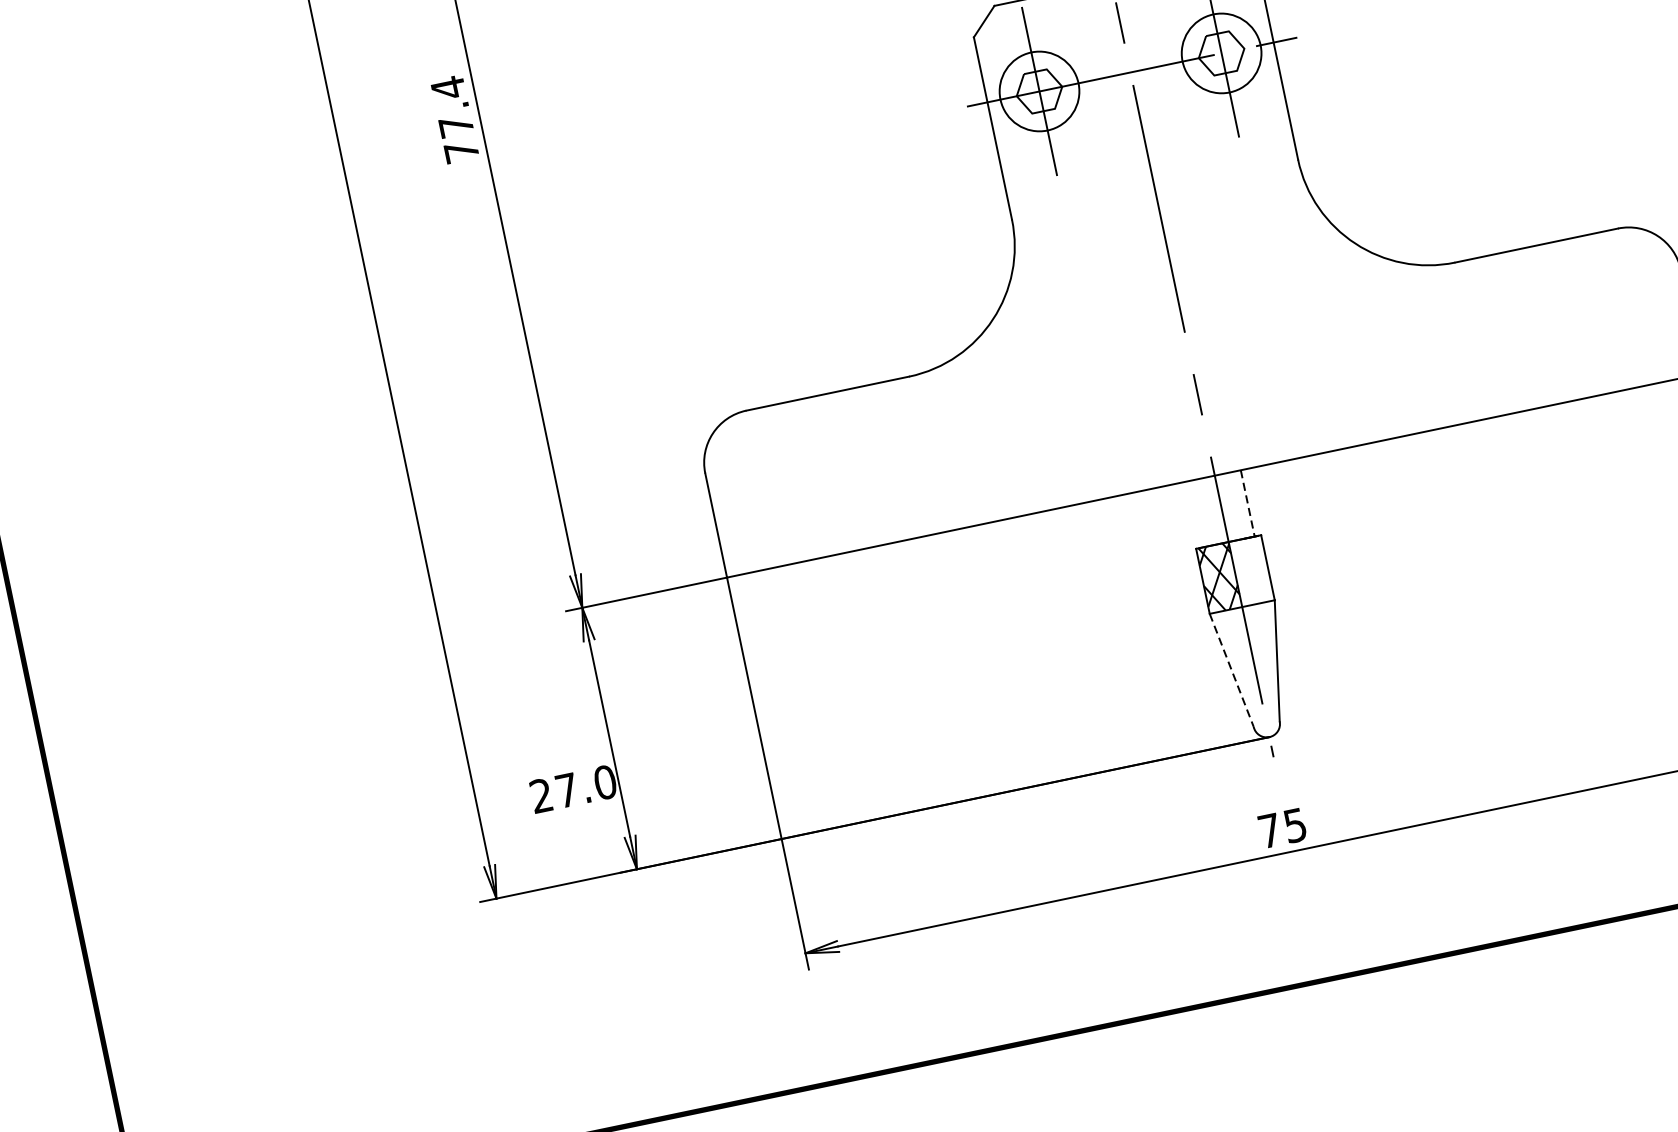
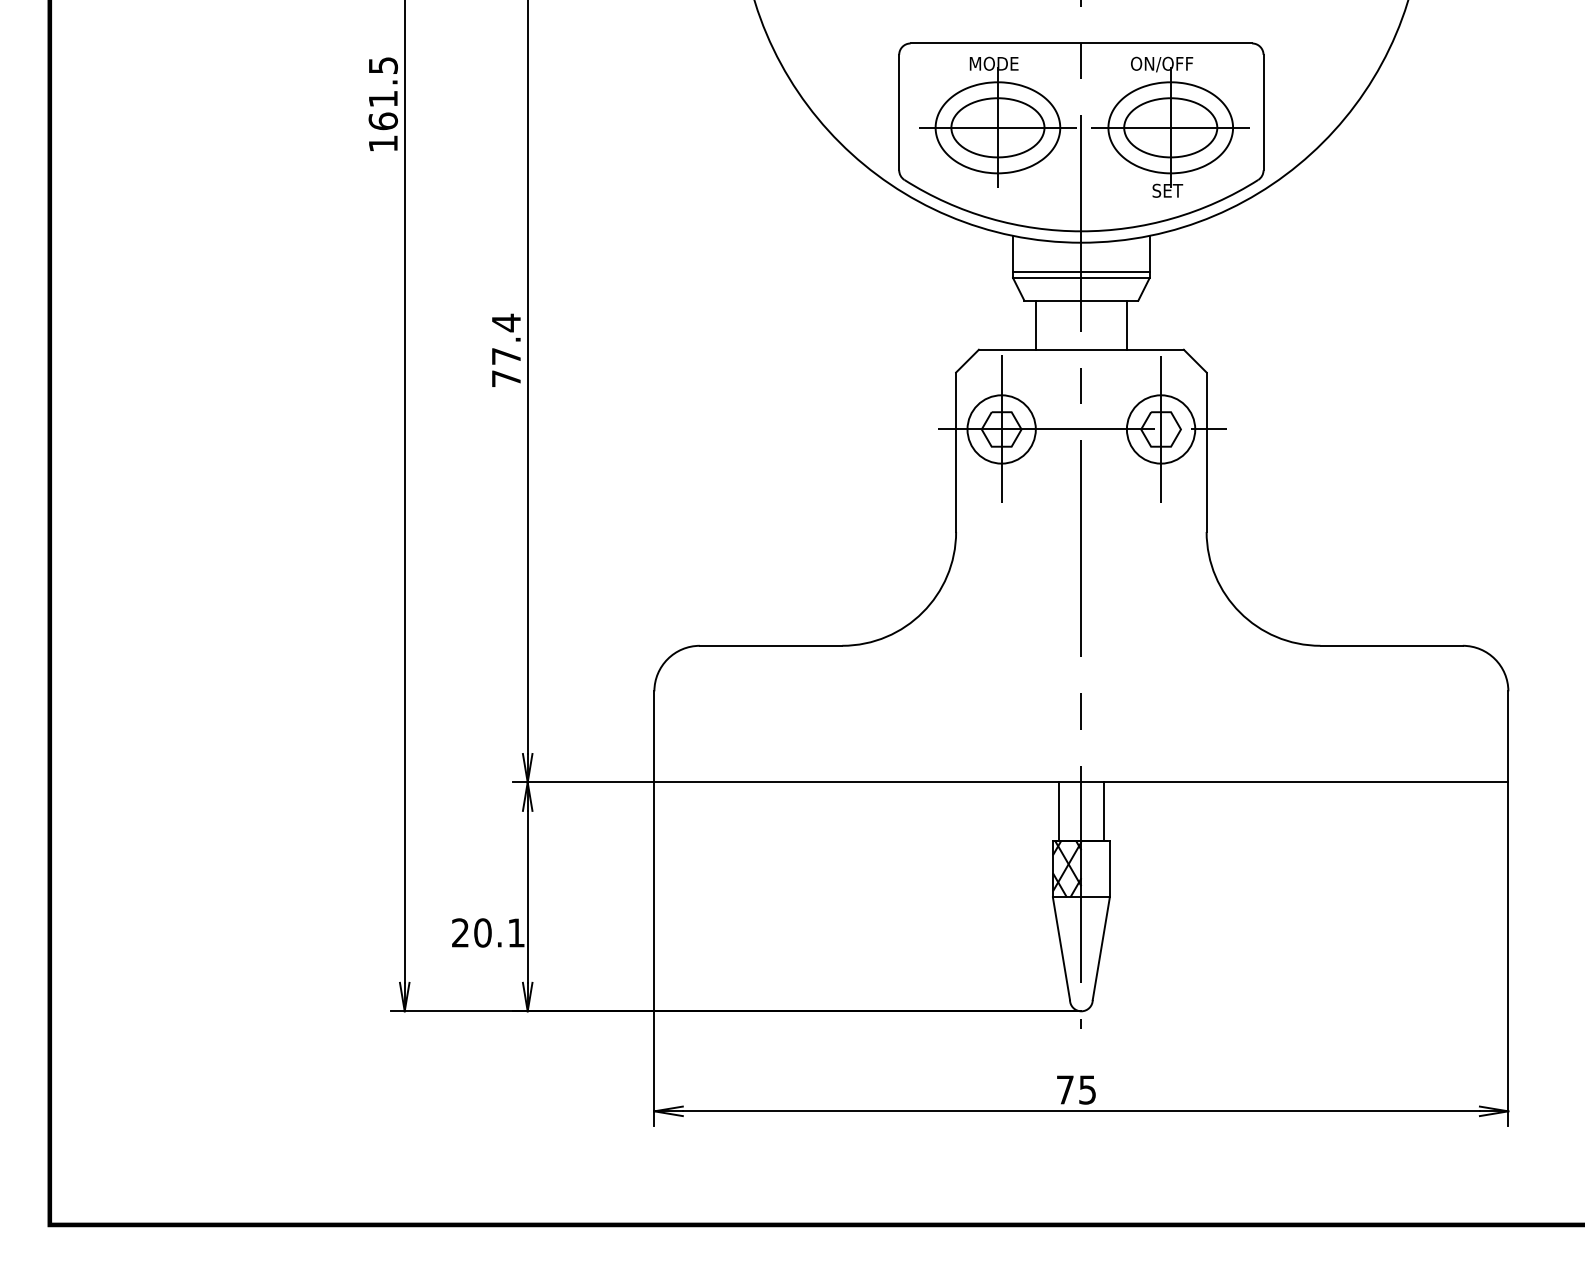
line: (1248, 503) -> (1104, 811), dashed -> solid
line: (1195, 514) -> (1058, 811), added
line: (1231, 670) -> (1061, 948), dashed -> solid
text: (585, 785) -> (499, 932), 27.0 -> 20.1

